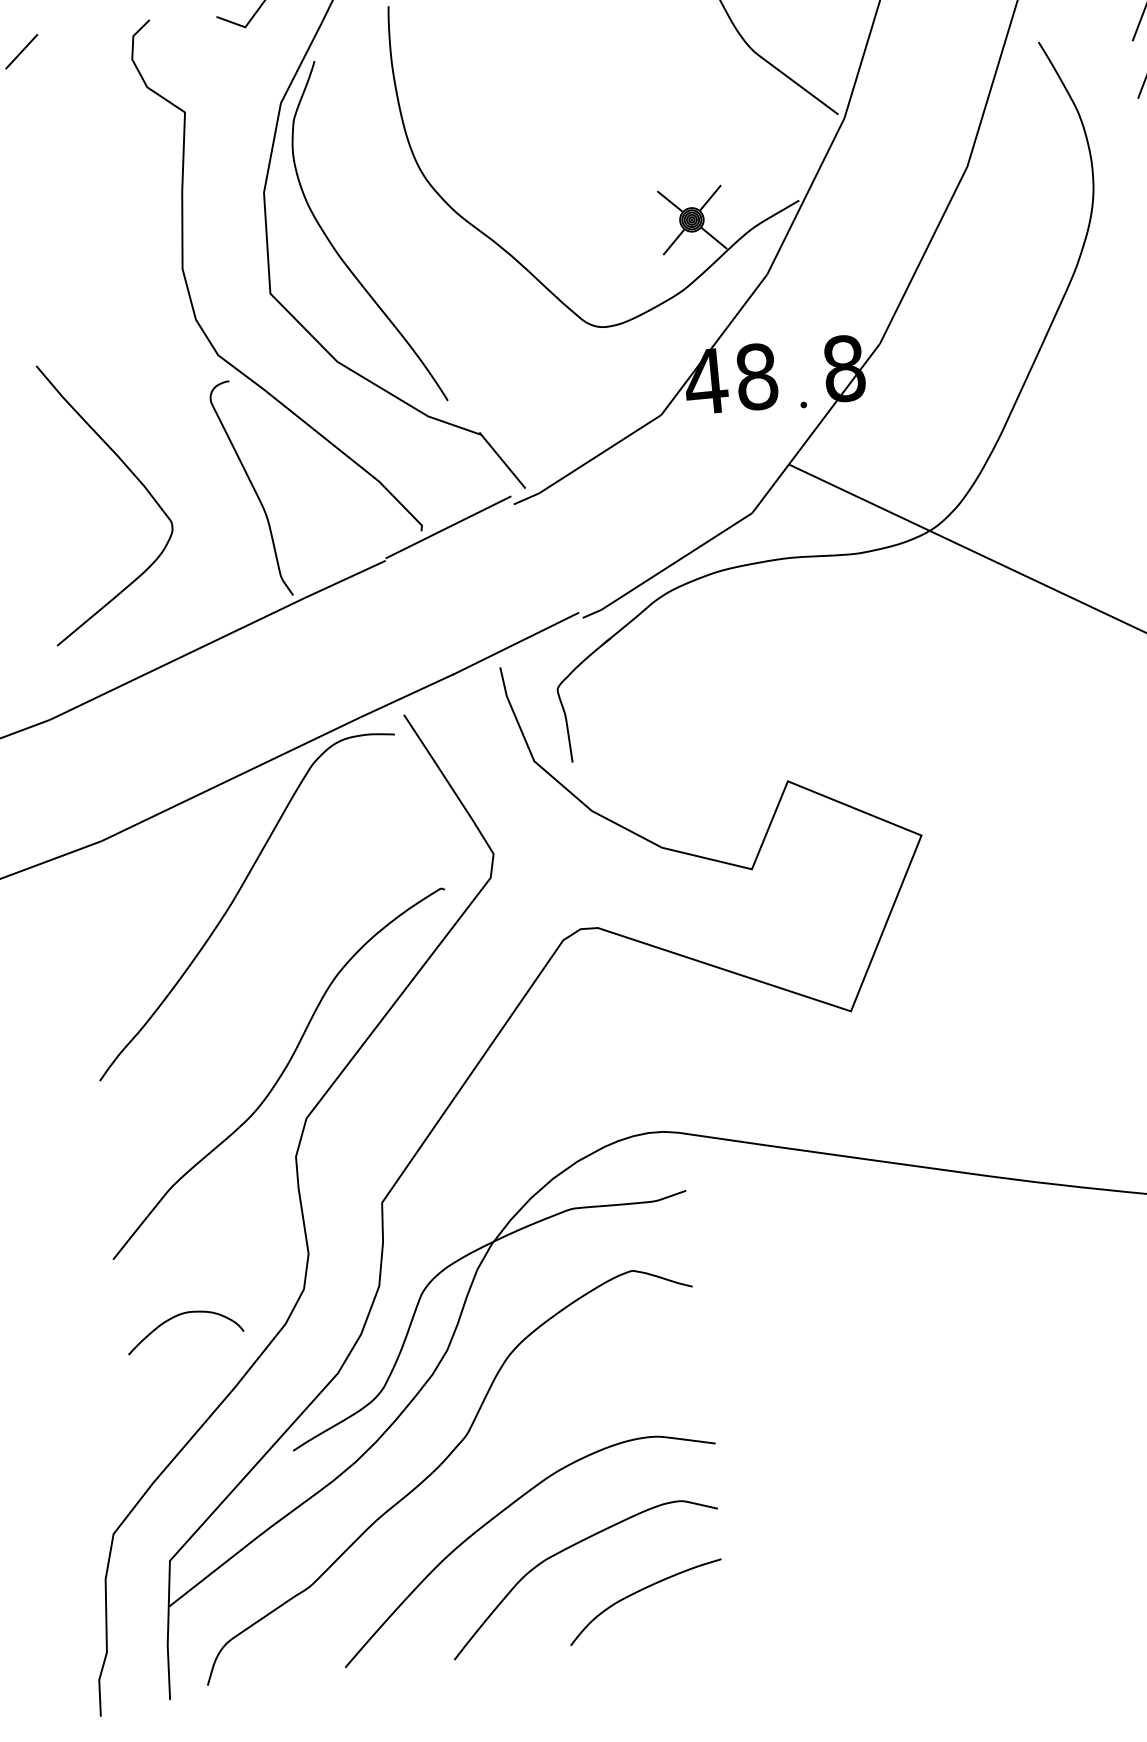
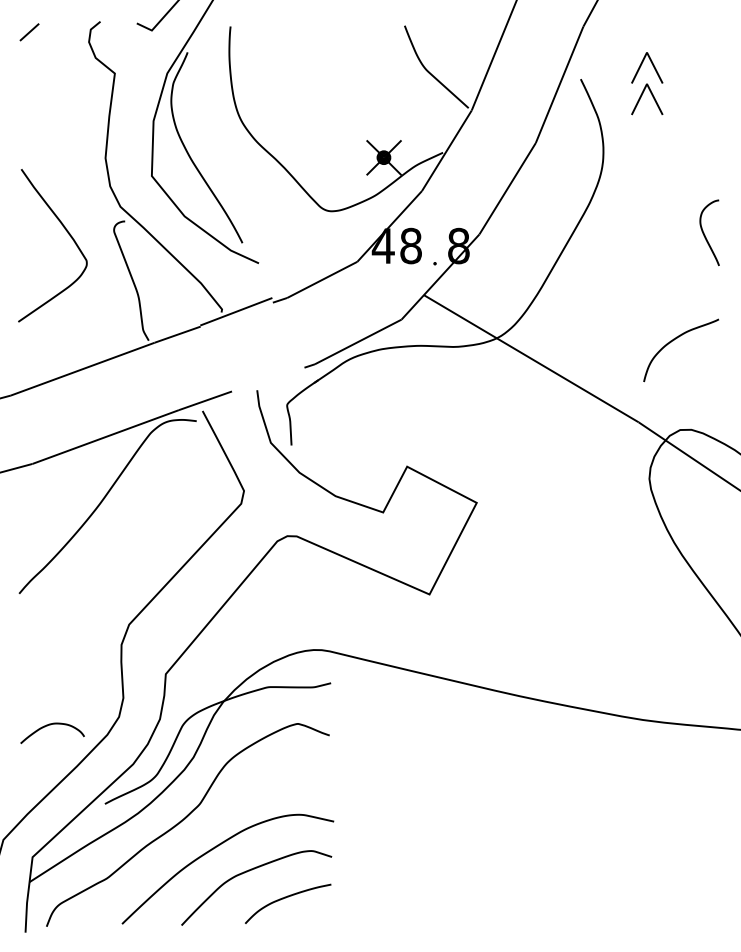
line: (501, 460) -> (268, 278), removed
curve: (131, 475) -> (67, 233), moved
line: (515, 642) -> (266, 377), removed
curve: (280, 1072) -> (117, 598), removed

